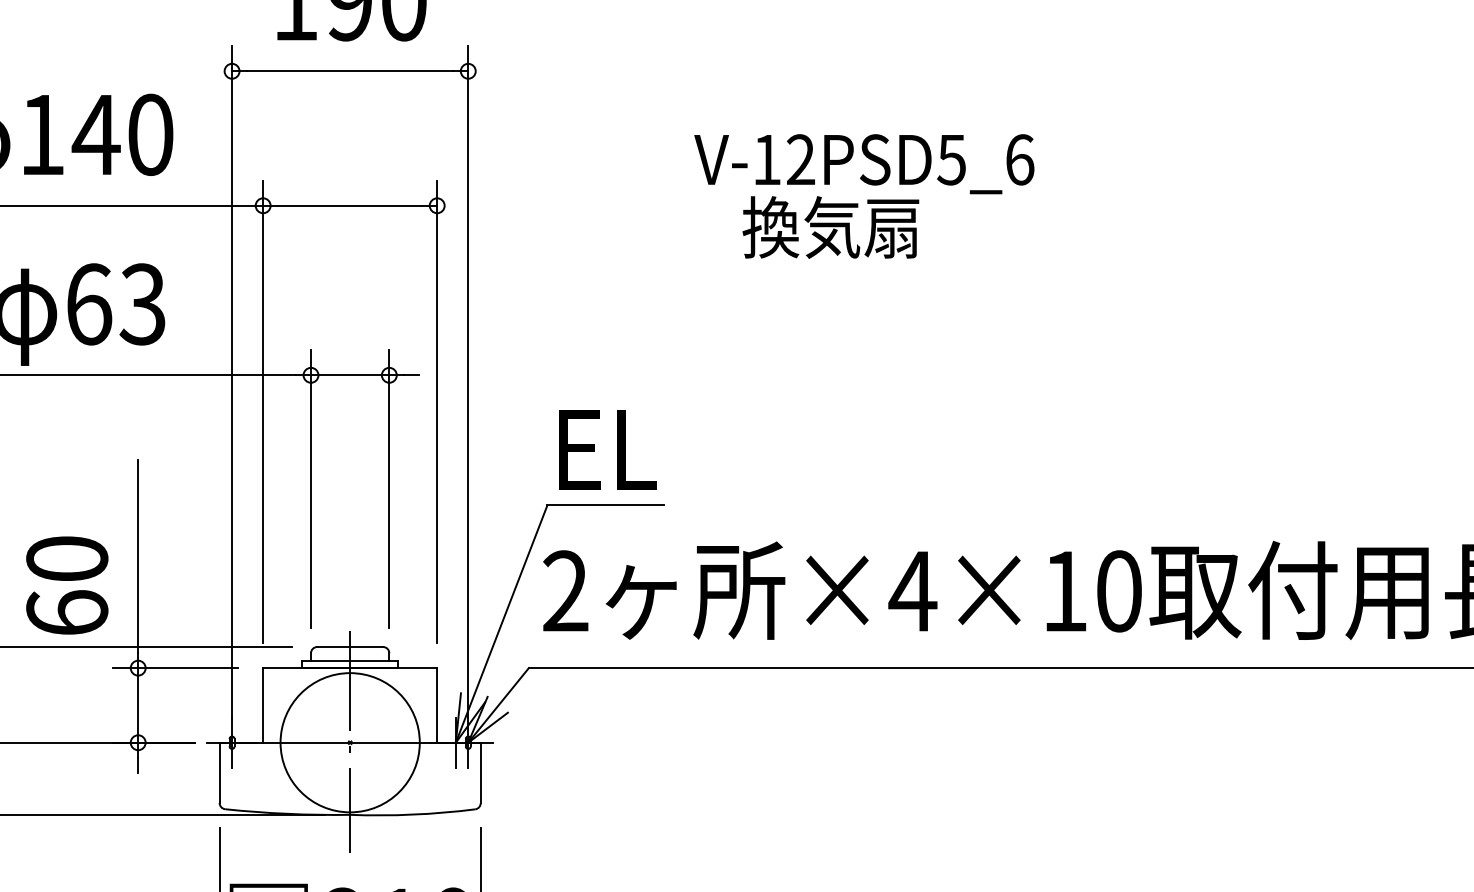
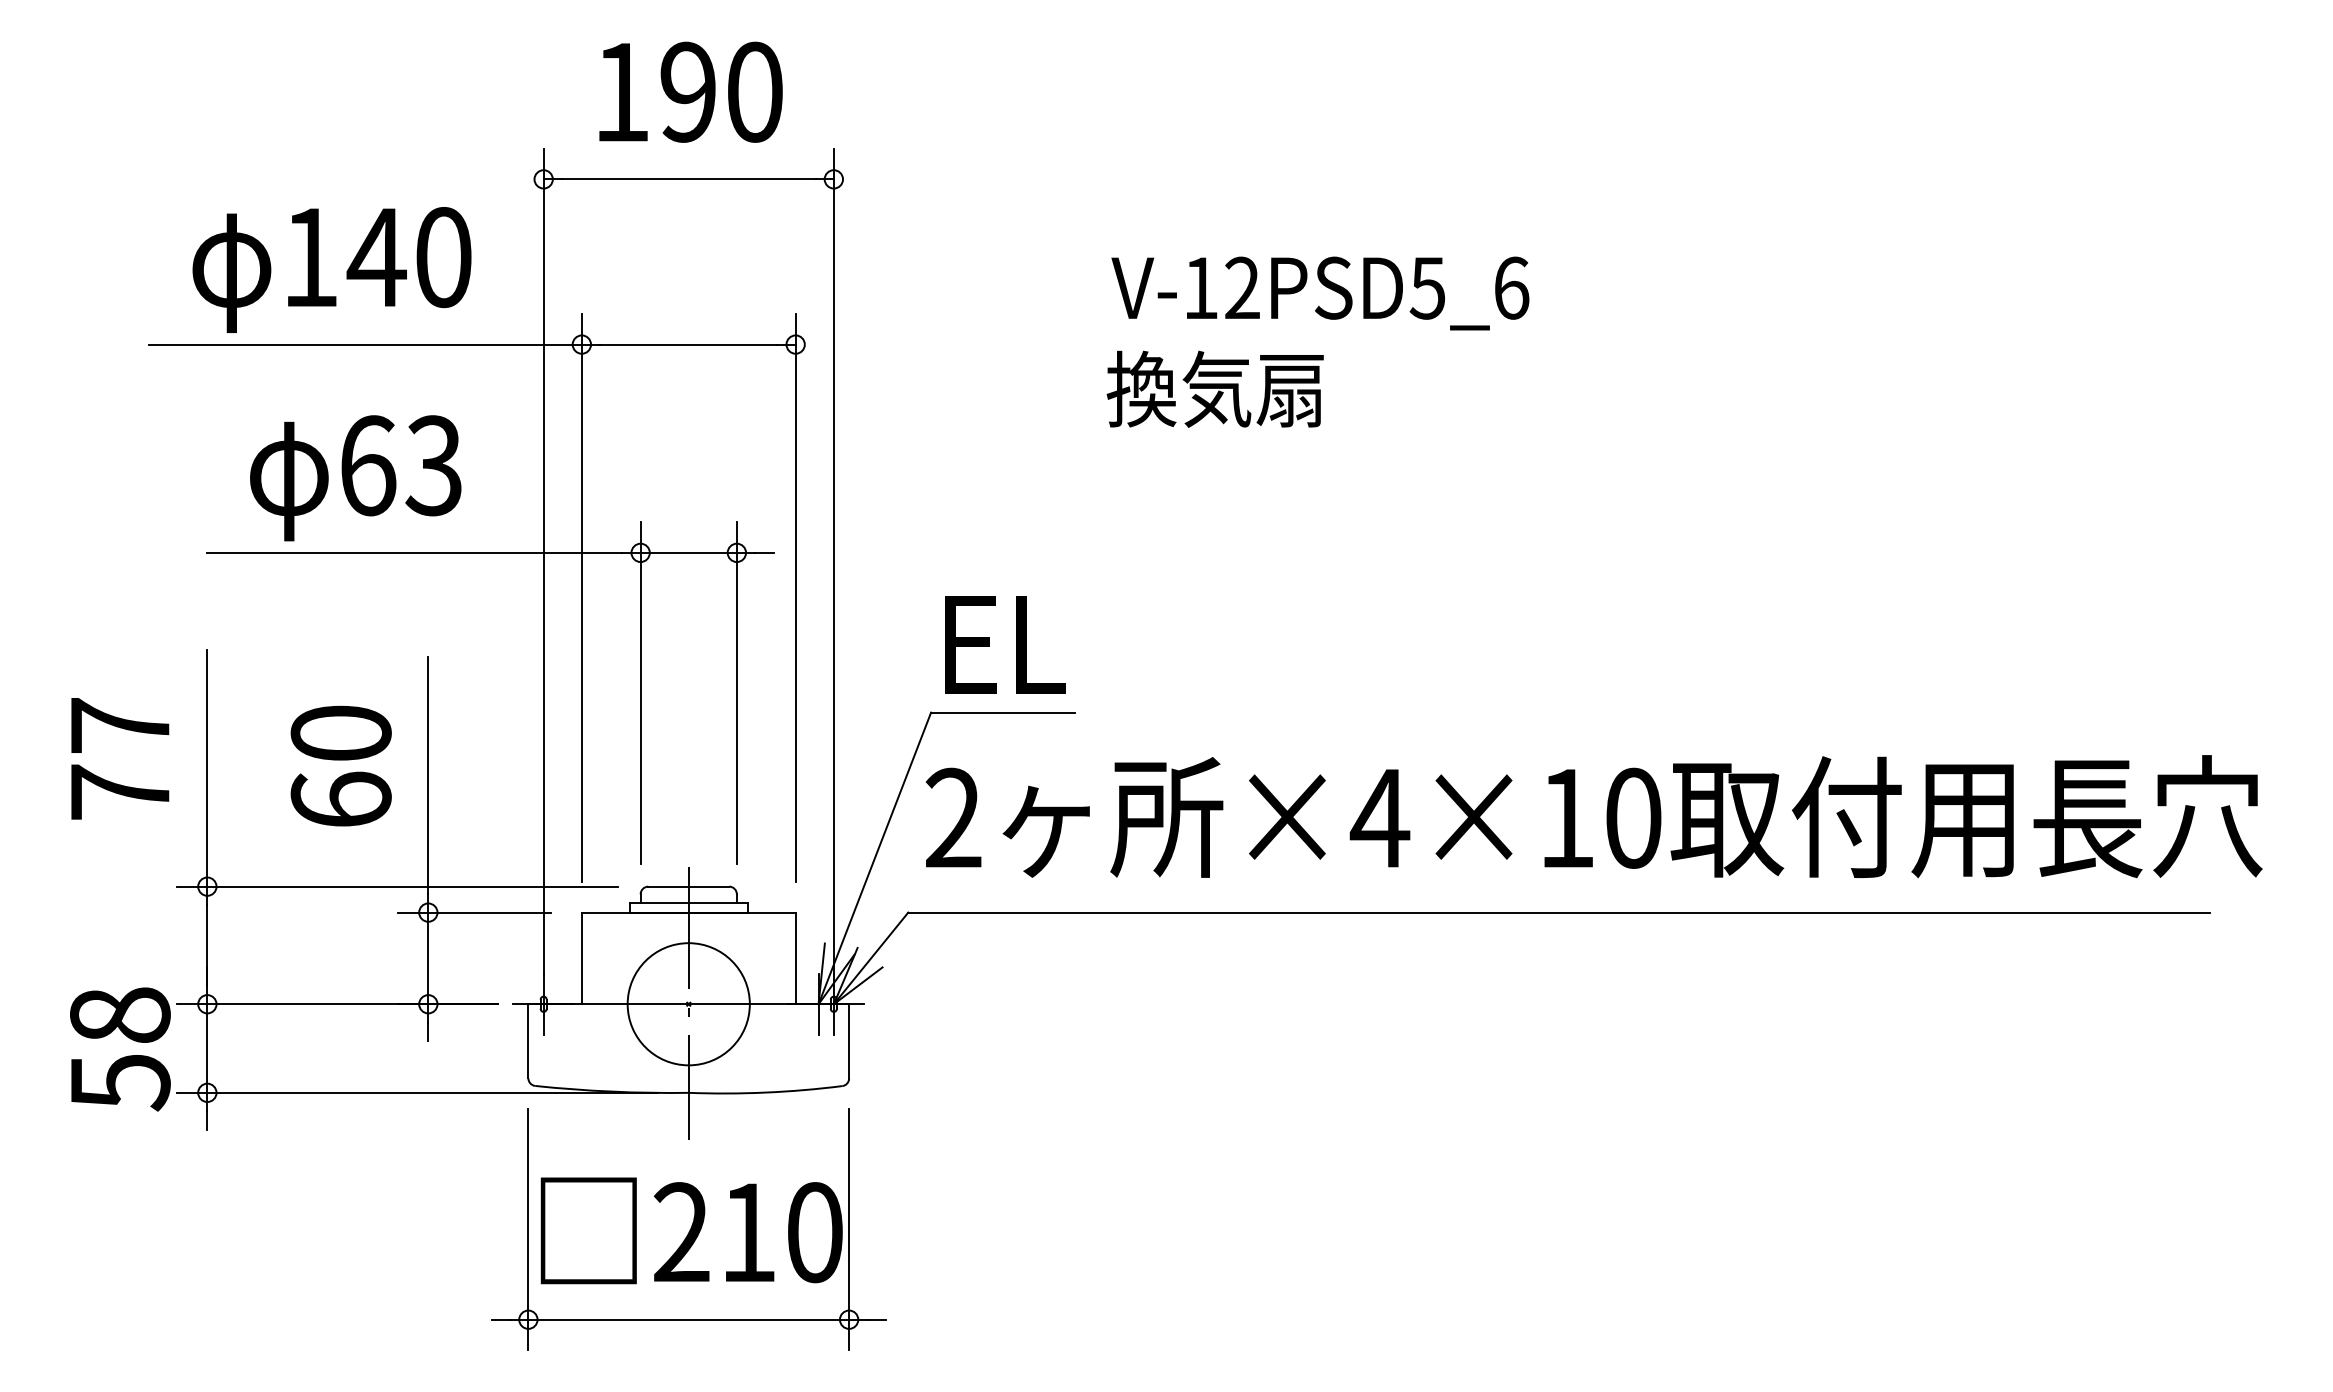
text: (830, 226) -> (1214, 388), moved
text: (66, 585) -> (340, 765), moved
circle: (349, 742) -> (688, 1004), size x0.71

